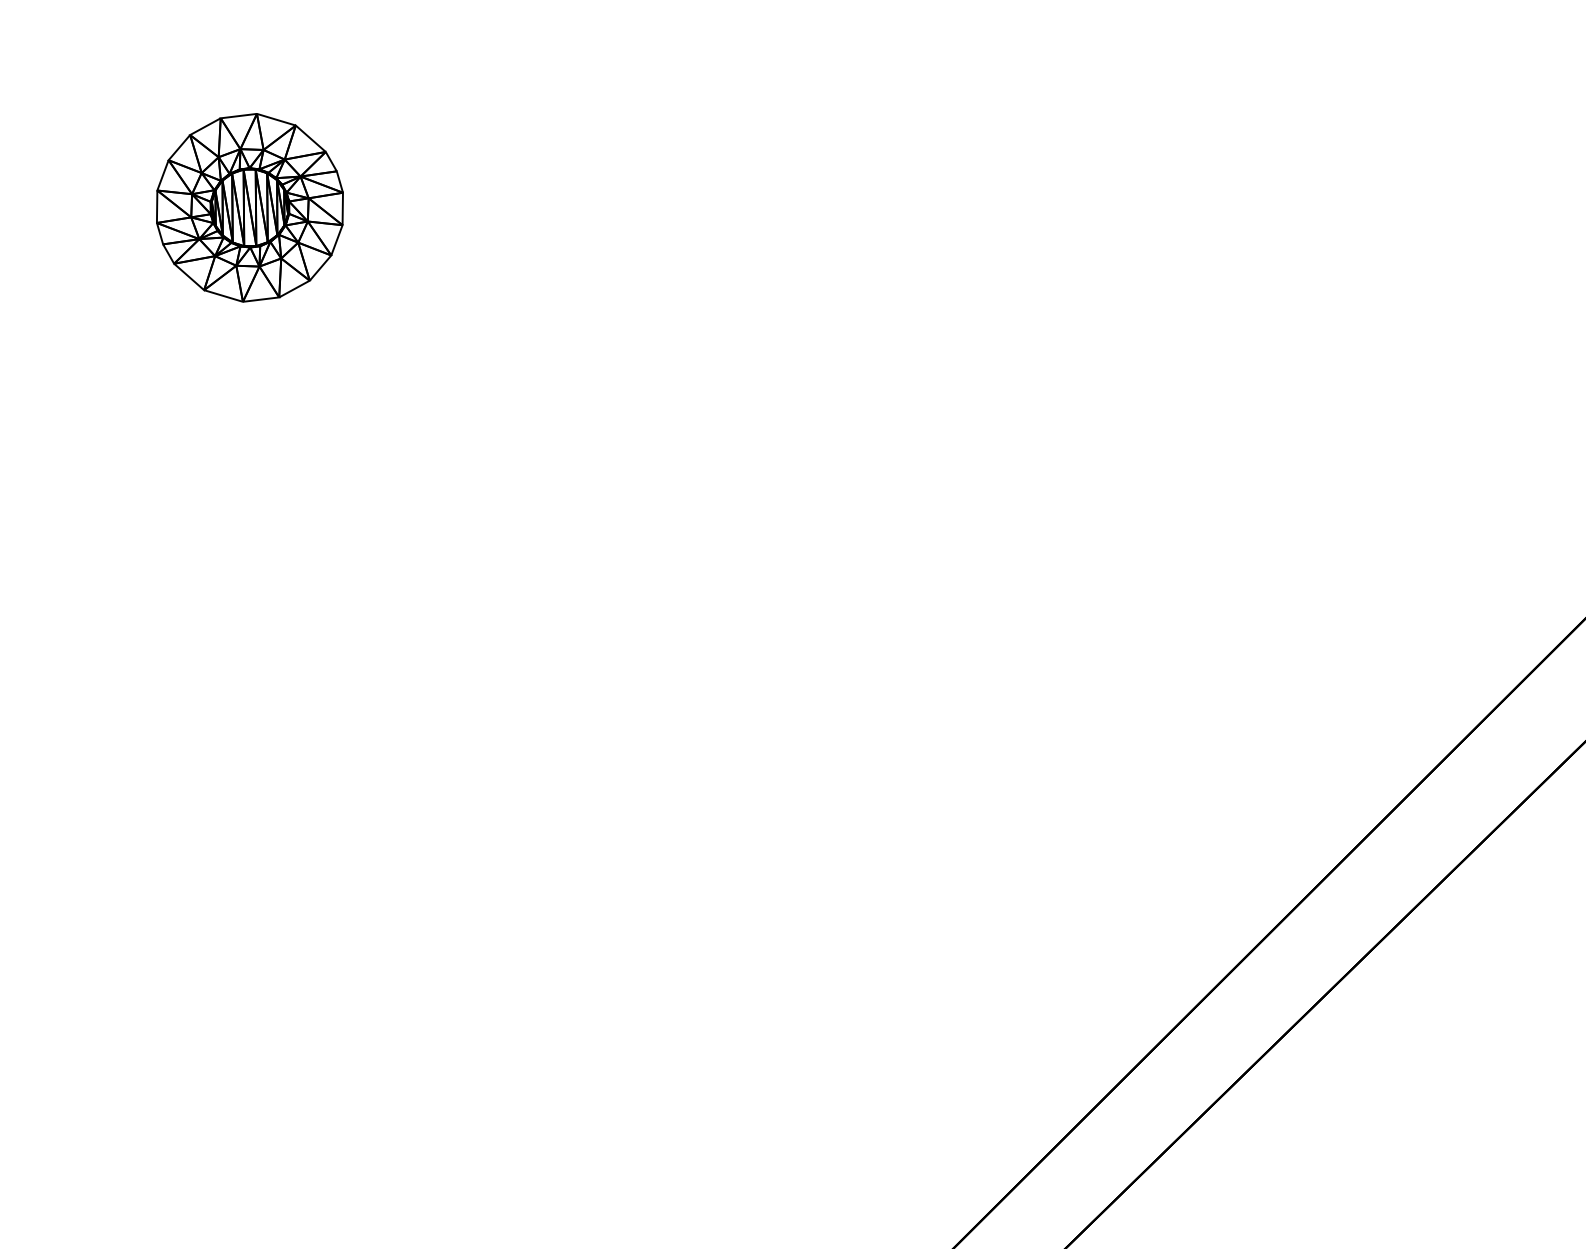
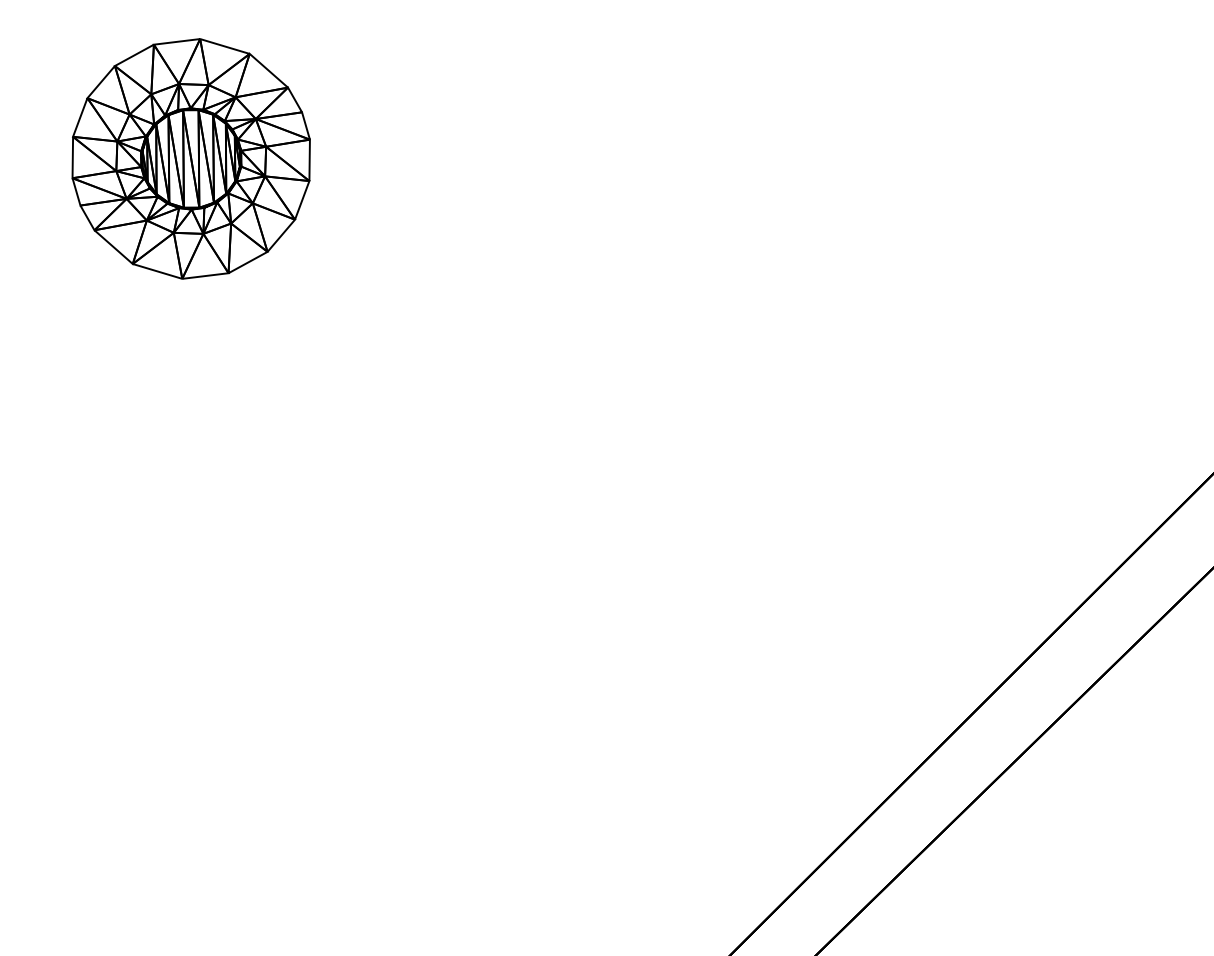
part: (249, 207) -> (190, 158), size x1.67

